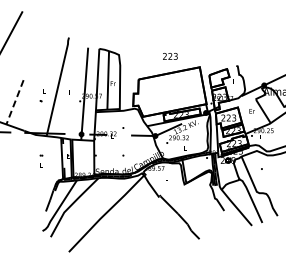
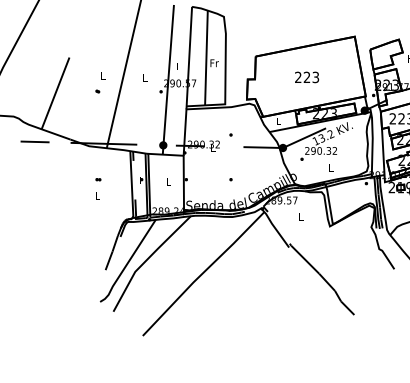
text: (170, 56) -> (307, 77), moved
line: (15, 102) -> (56, 93), dashed -> solid

